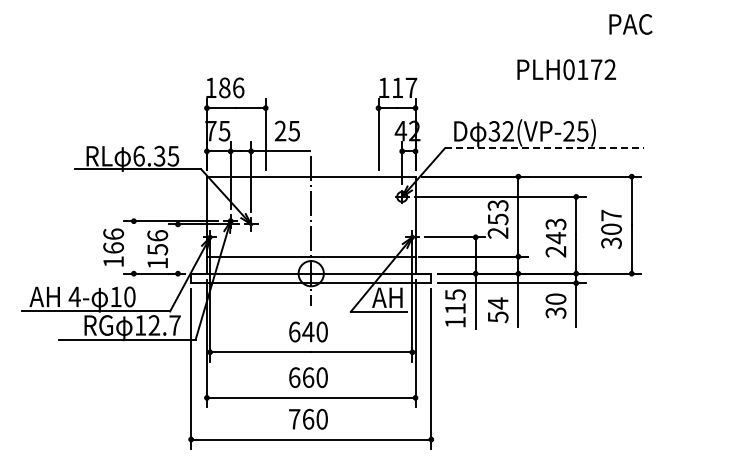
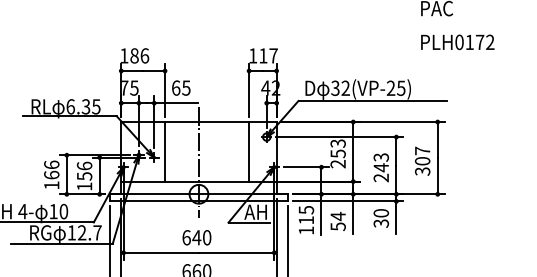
text: (566, 69) -> (457, 42), moved
text: (280, 130) -> (176, 87), 25 -> 65
line: (544, 148) -> (372, 101), dashed -> solid
line: (265, 216) -> (164, 151), added
line: (378, 216) -> (249, 151), added
line: (133, 247) -> (66, 174), added
line: (177, 249) -> (99, 176), added

